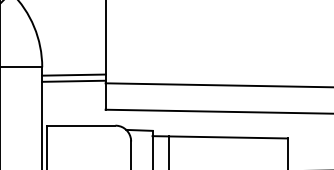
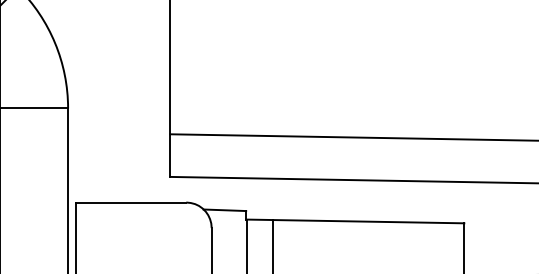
line: (73, 74) -> (118, 120), removed
line: (73, 80) -> (118, 129), removed

